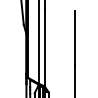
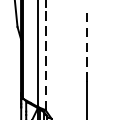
line: (75, 37) -> (87, 44), solid -> dashed
line: (44, 47) -> (45, 57), solid -> dashed

